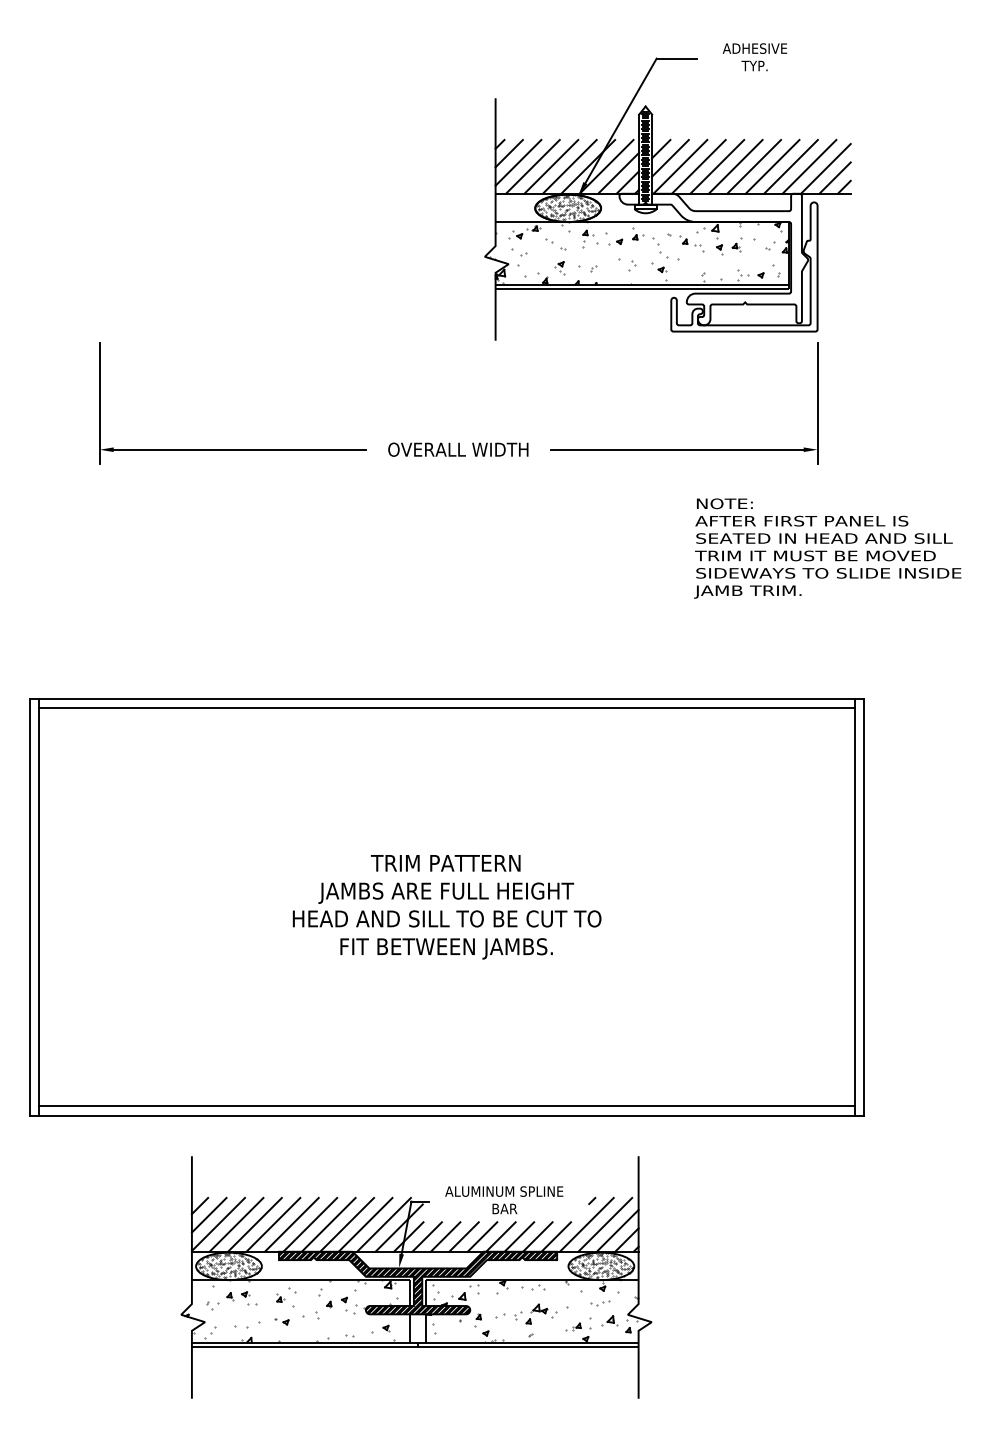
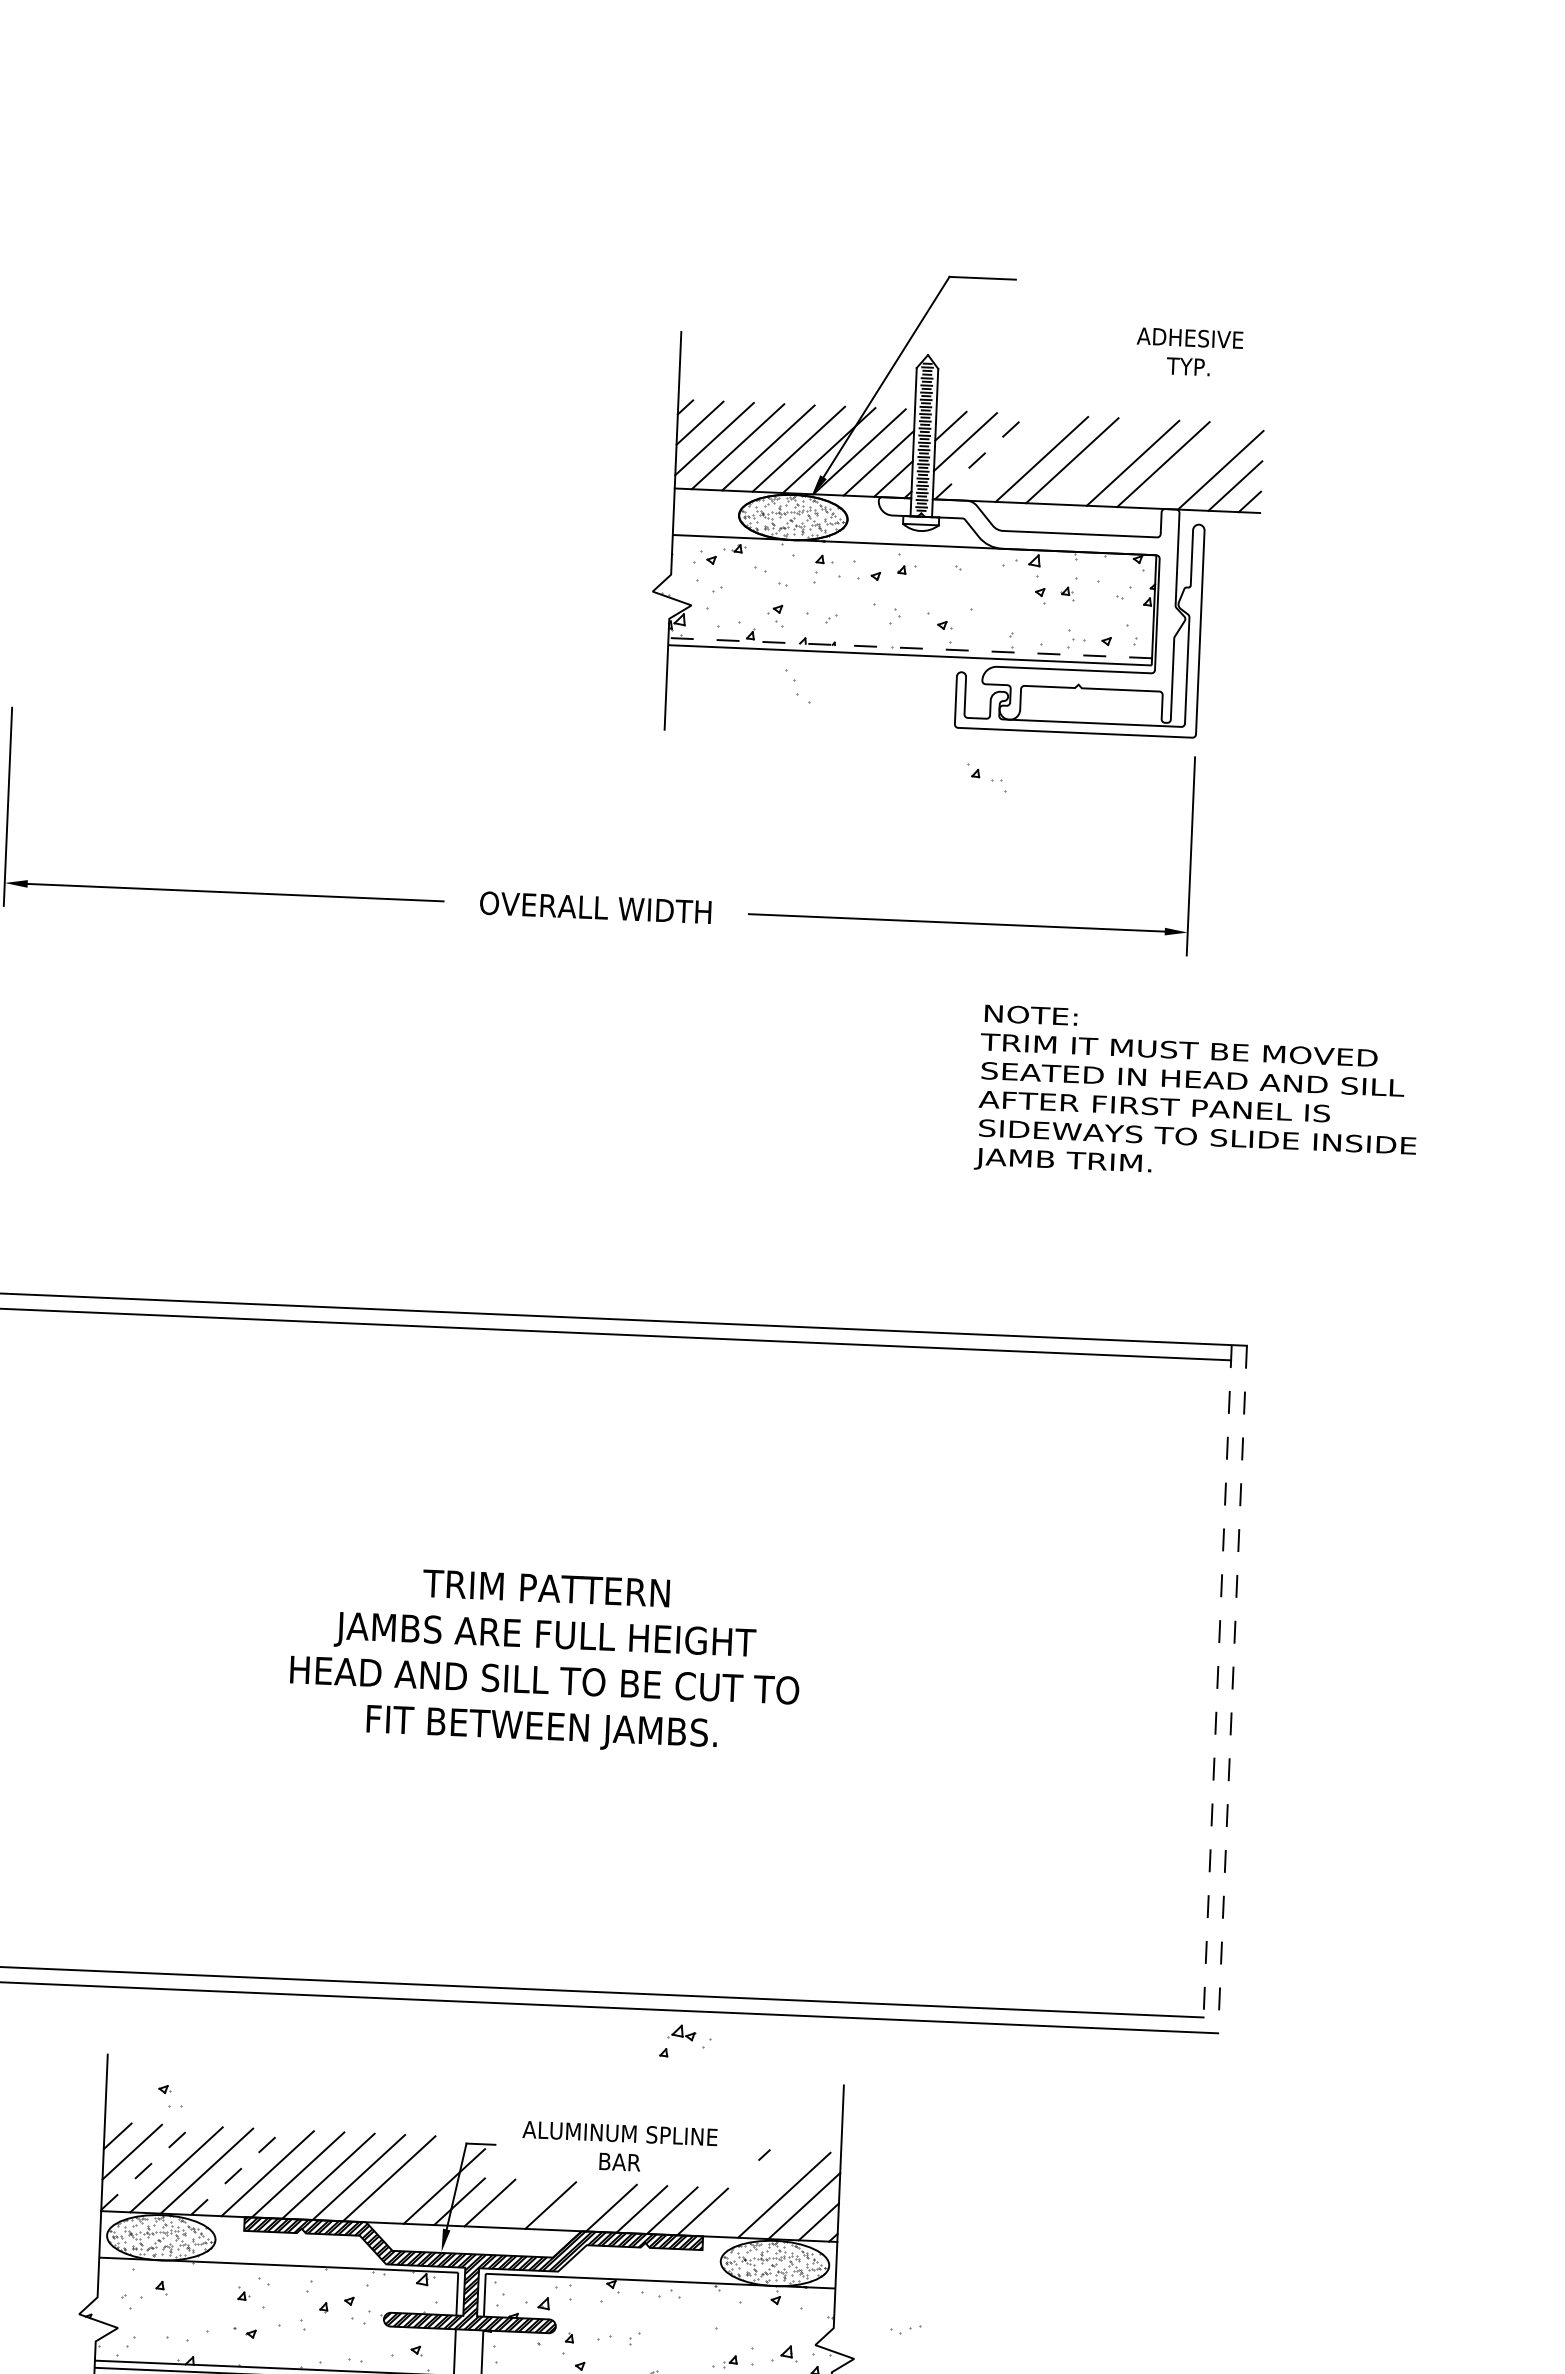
text: (754, 57) -> (1188, 352), moved
line: (680, 166) -> (981, 456), solid -> dashed
line: (698, 166) -> (1011, 457), removed
line: (754, 166) -> (1103, 461), removed
line: (809, 166) -> (1193, 465), removed
part: (691, 243) -> (986, 776), moved
part: (660, 247) -> (798, 686), moved
line: (642, 284) -> (910, 648), solid -> dashed
text: (815, 520) -> (1179, 1049), AFTER FIRST PANEL IS -> TRIM IT MUST BE MOVED
text: (815, 555) -> (1176, 1106), TRIM IT MUST BE MOVED -> AFTER FIRST PANEL IS
line: (854, 907) -> (1216, 1689), solid -> dashed
line: (863, 907) -> (1231, 1690), solid -> dashed
line: (218, 1224) -> (146, 2168), solid -> dashed
line: (273, 1224) -> (237, 2171), solid -> dashed
line: (383, 1224) -> (418, 2179), removed
line: (586, 1224) -> (753, 2193), removed
line: (445, 1236) -> (520, 2203), removed
line: (482, 1236) -> (581, 2206), removed
part: (249, 1298) -> (171, 2096), moved
part: (600, 1303) -> (906, 2330), moved
part: (541, 1313) -> (685, 2040), moved

